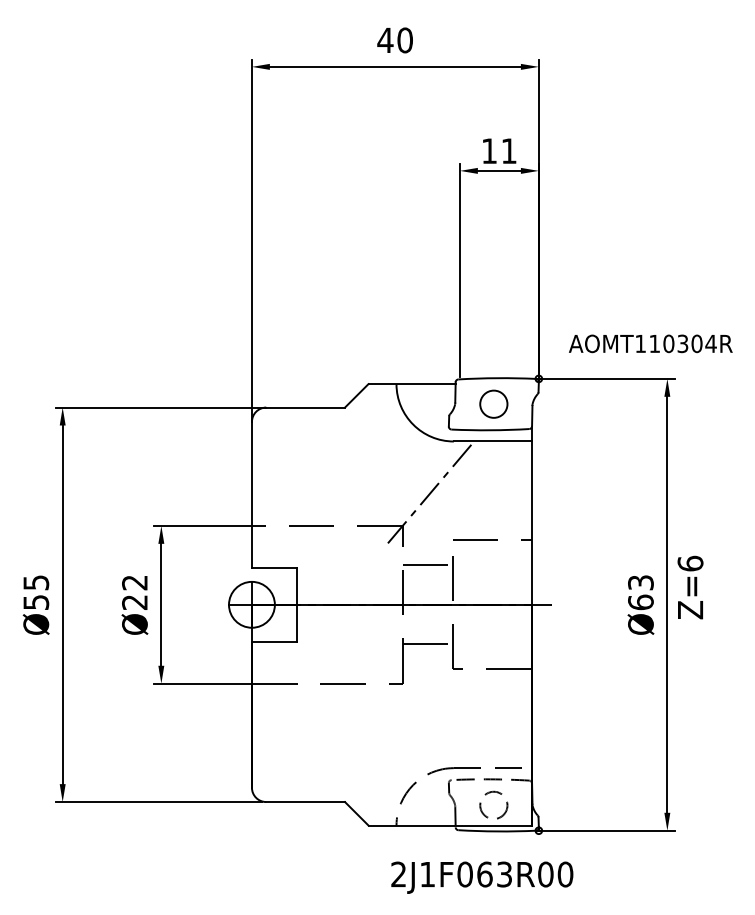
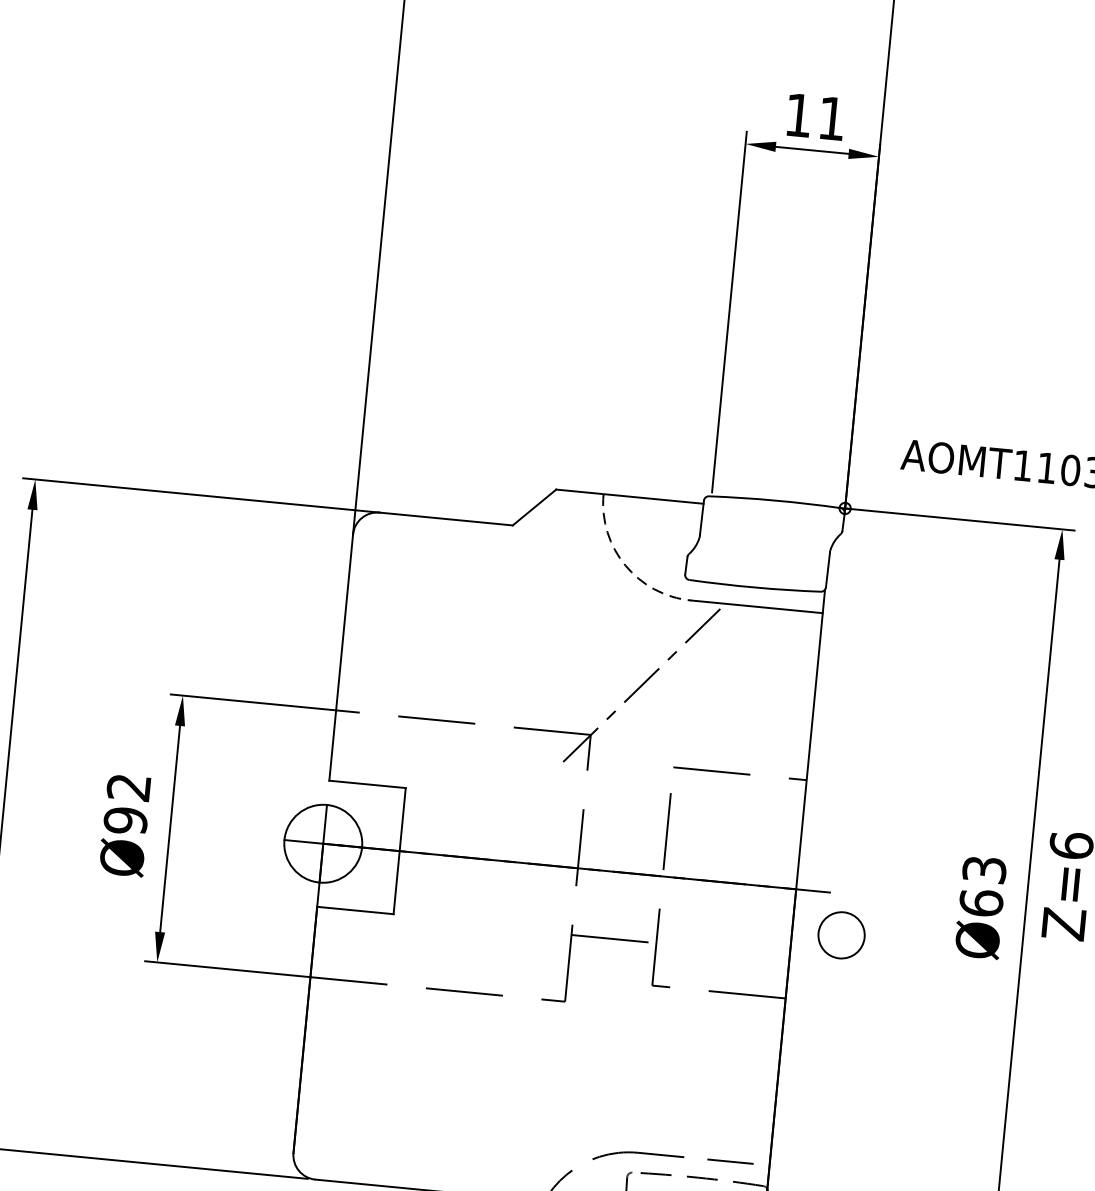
circle: (493, 403) -> (841, 934), moved
arc: (413, 424) -> (625, 565), solid -> dashed
line: (427, 565) -> (626, 805), removed
text: (134, 602) -> (125, 820), Ø22 -> Ø92

